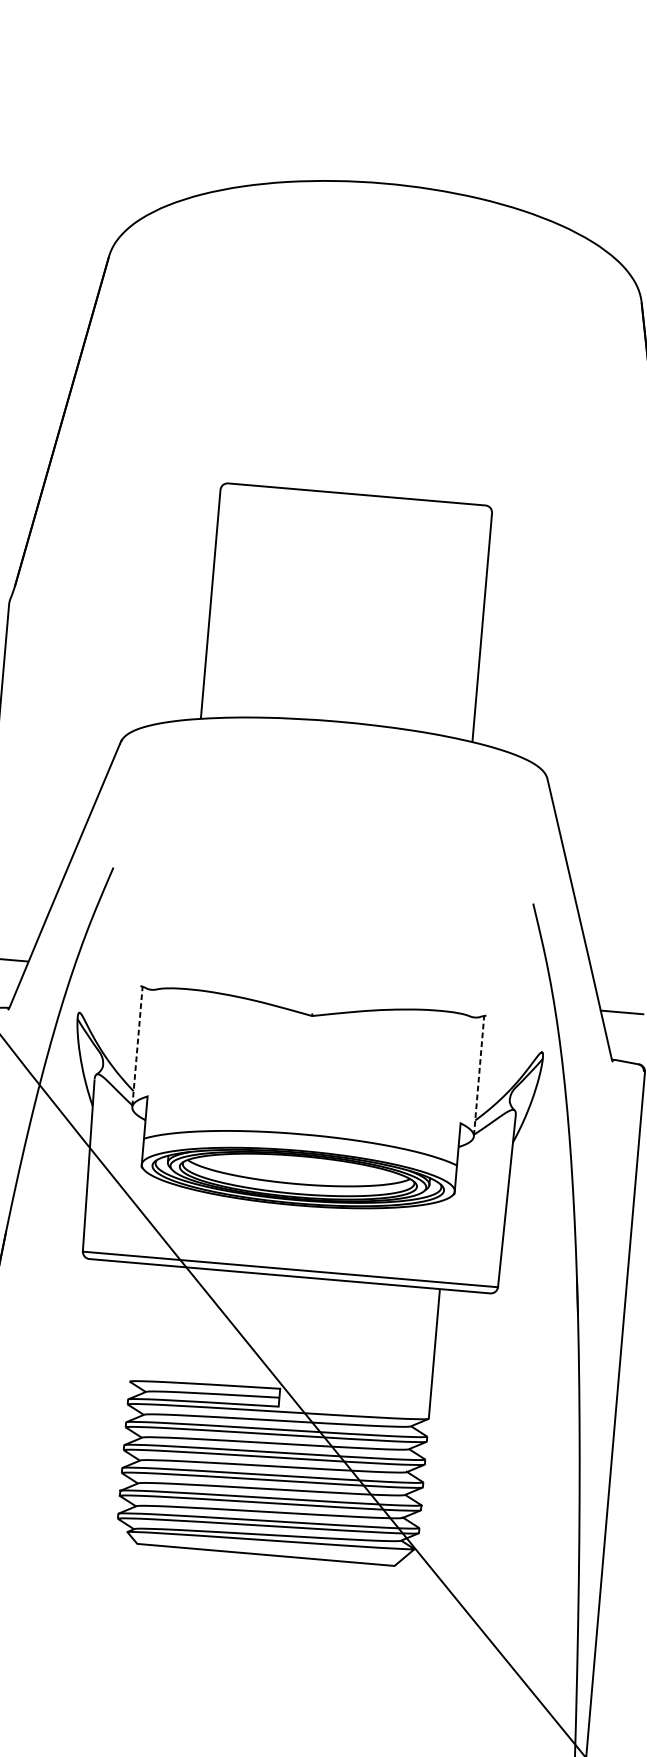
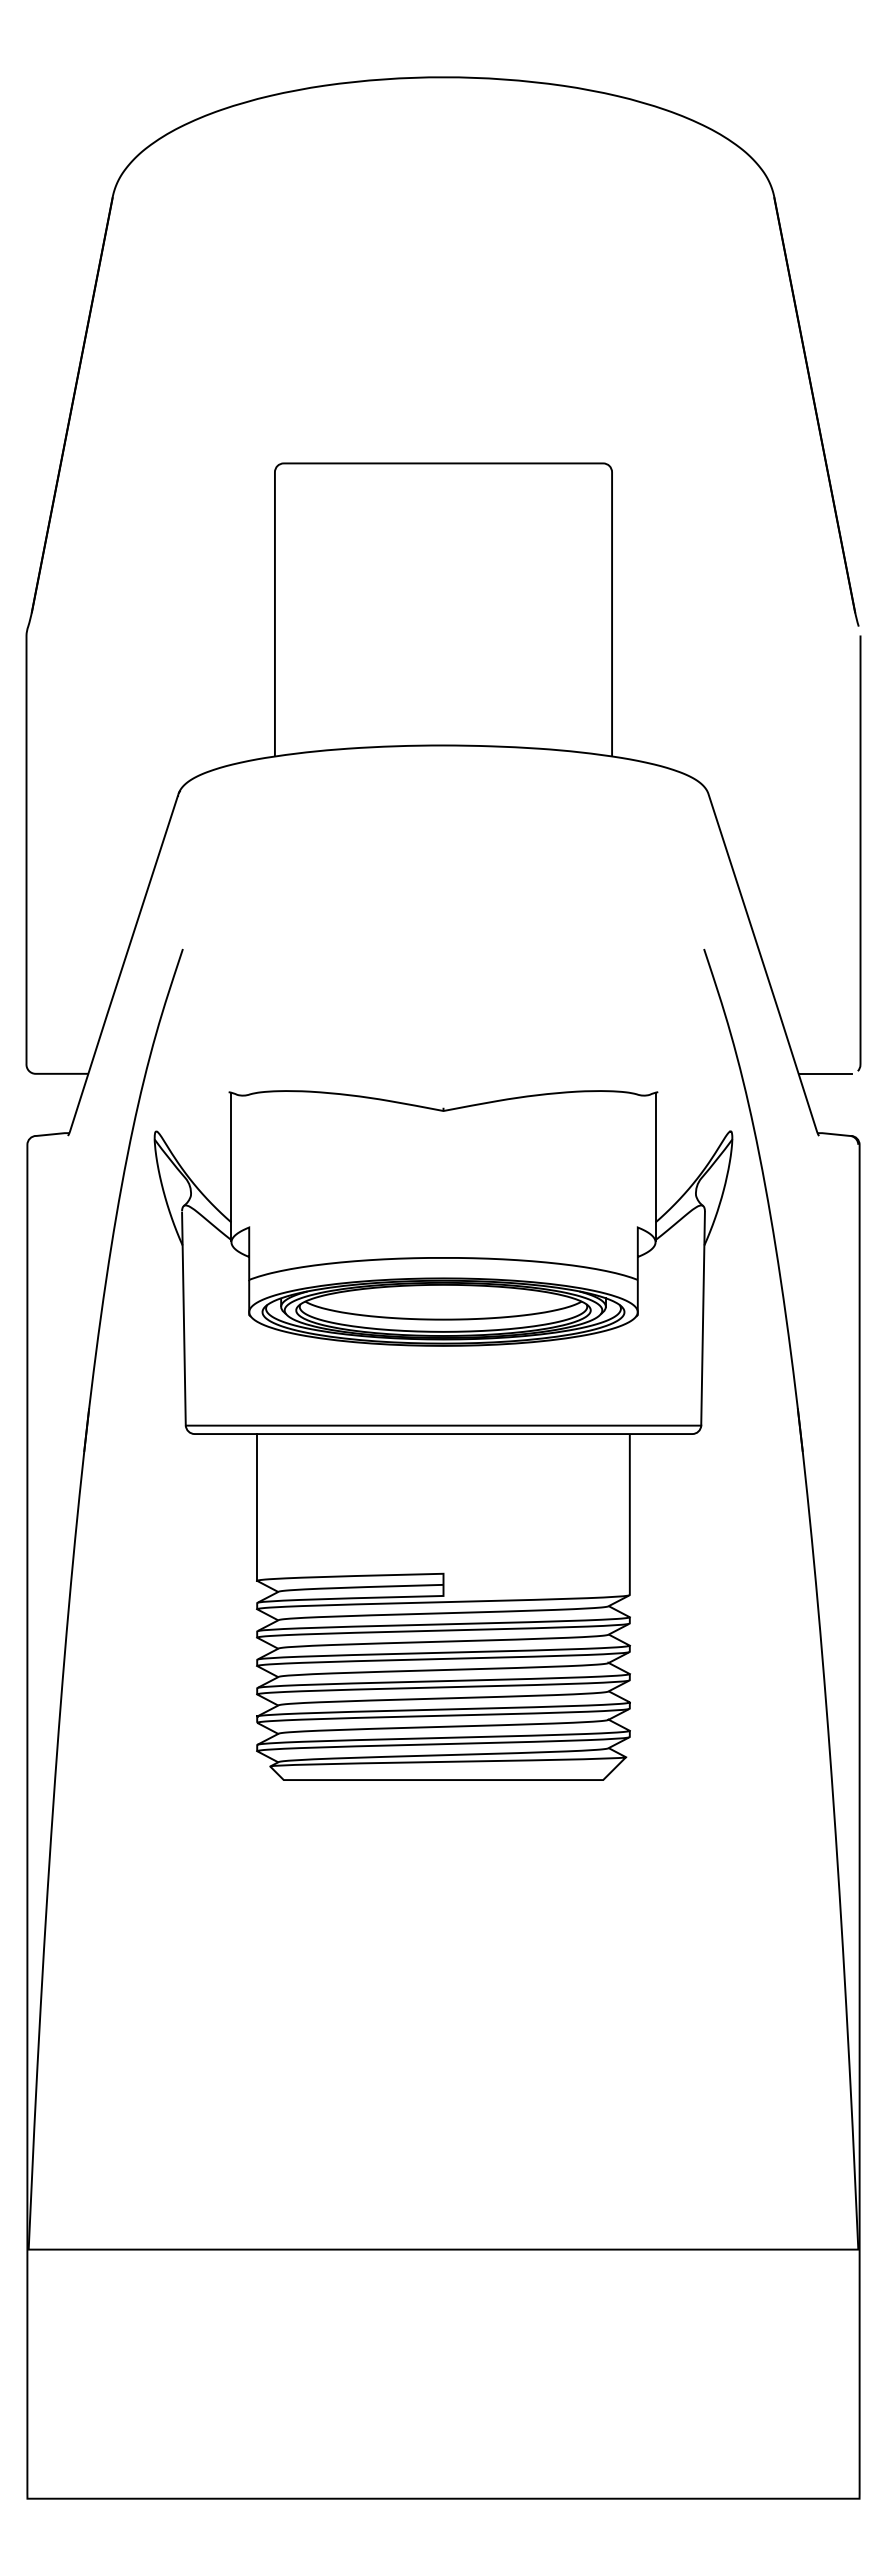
line: (137, 1046) -> (231, 1166), dashed -> solid
line: (479, 1075) -> (655, 1166), dashed -> solid
line: (134, 1322) -> (257, 1507), added

